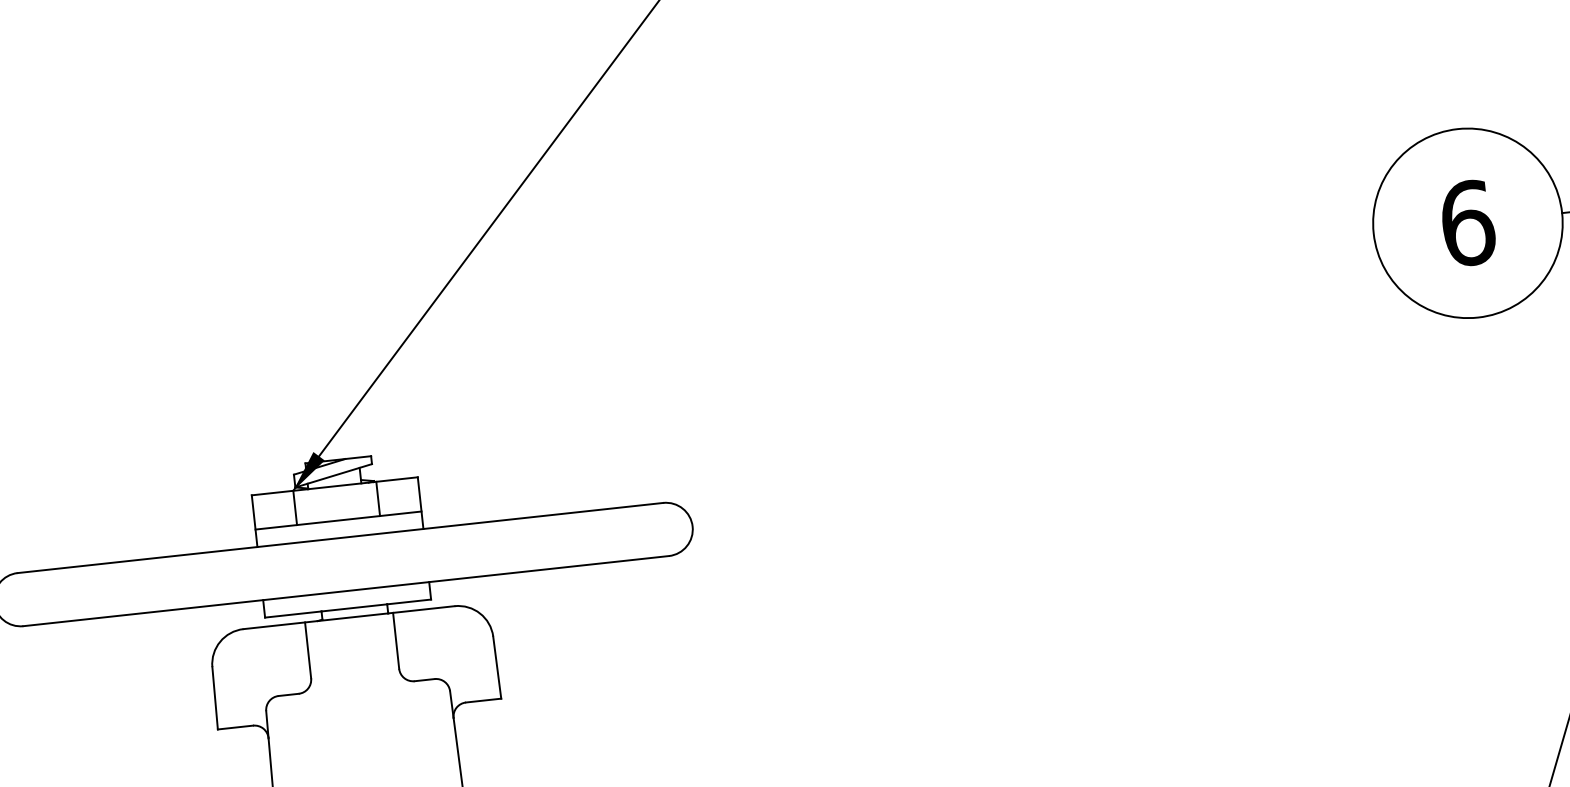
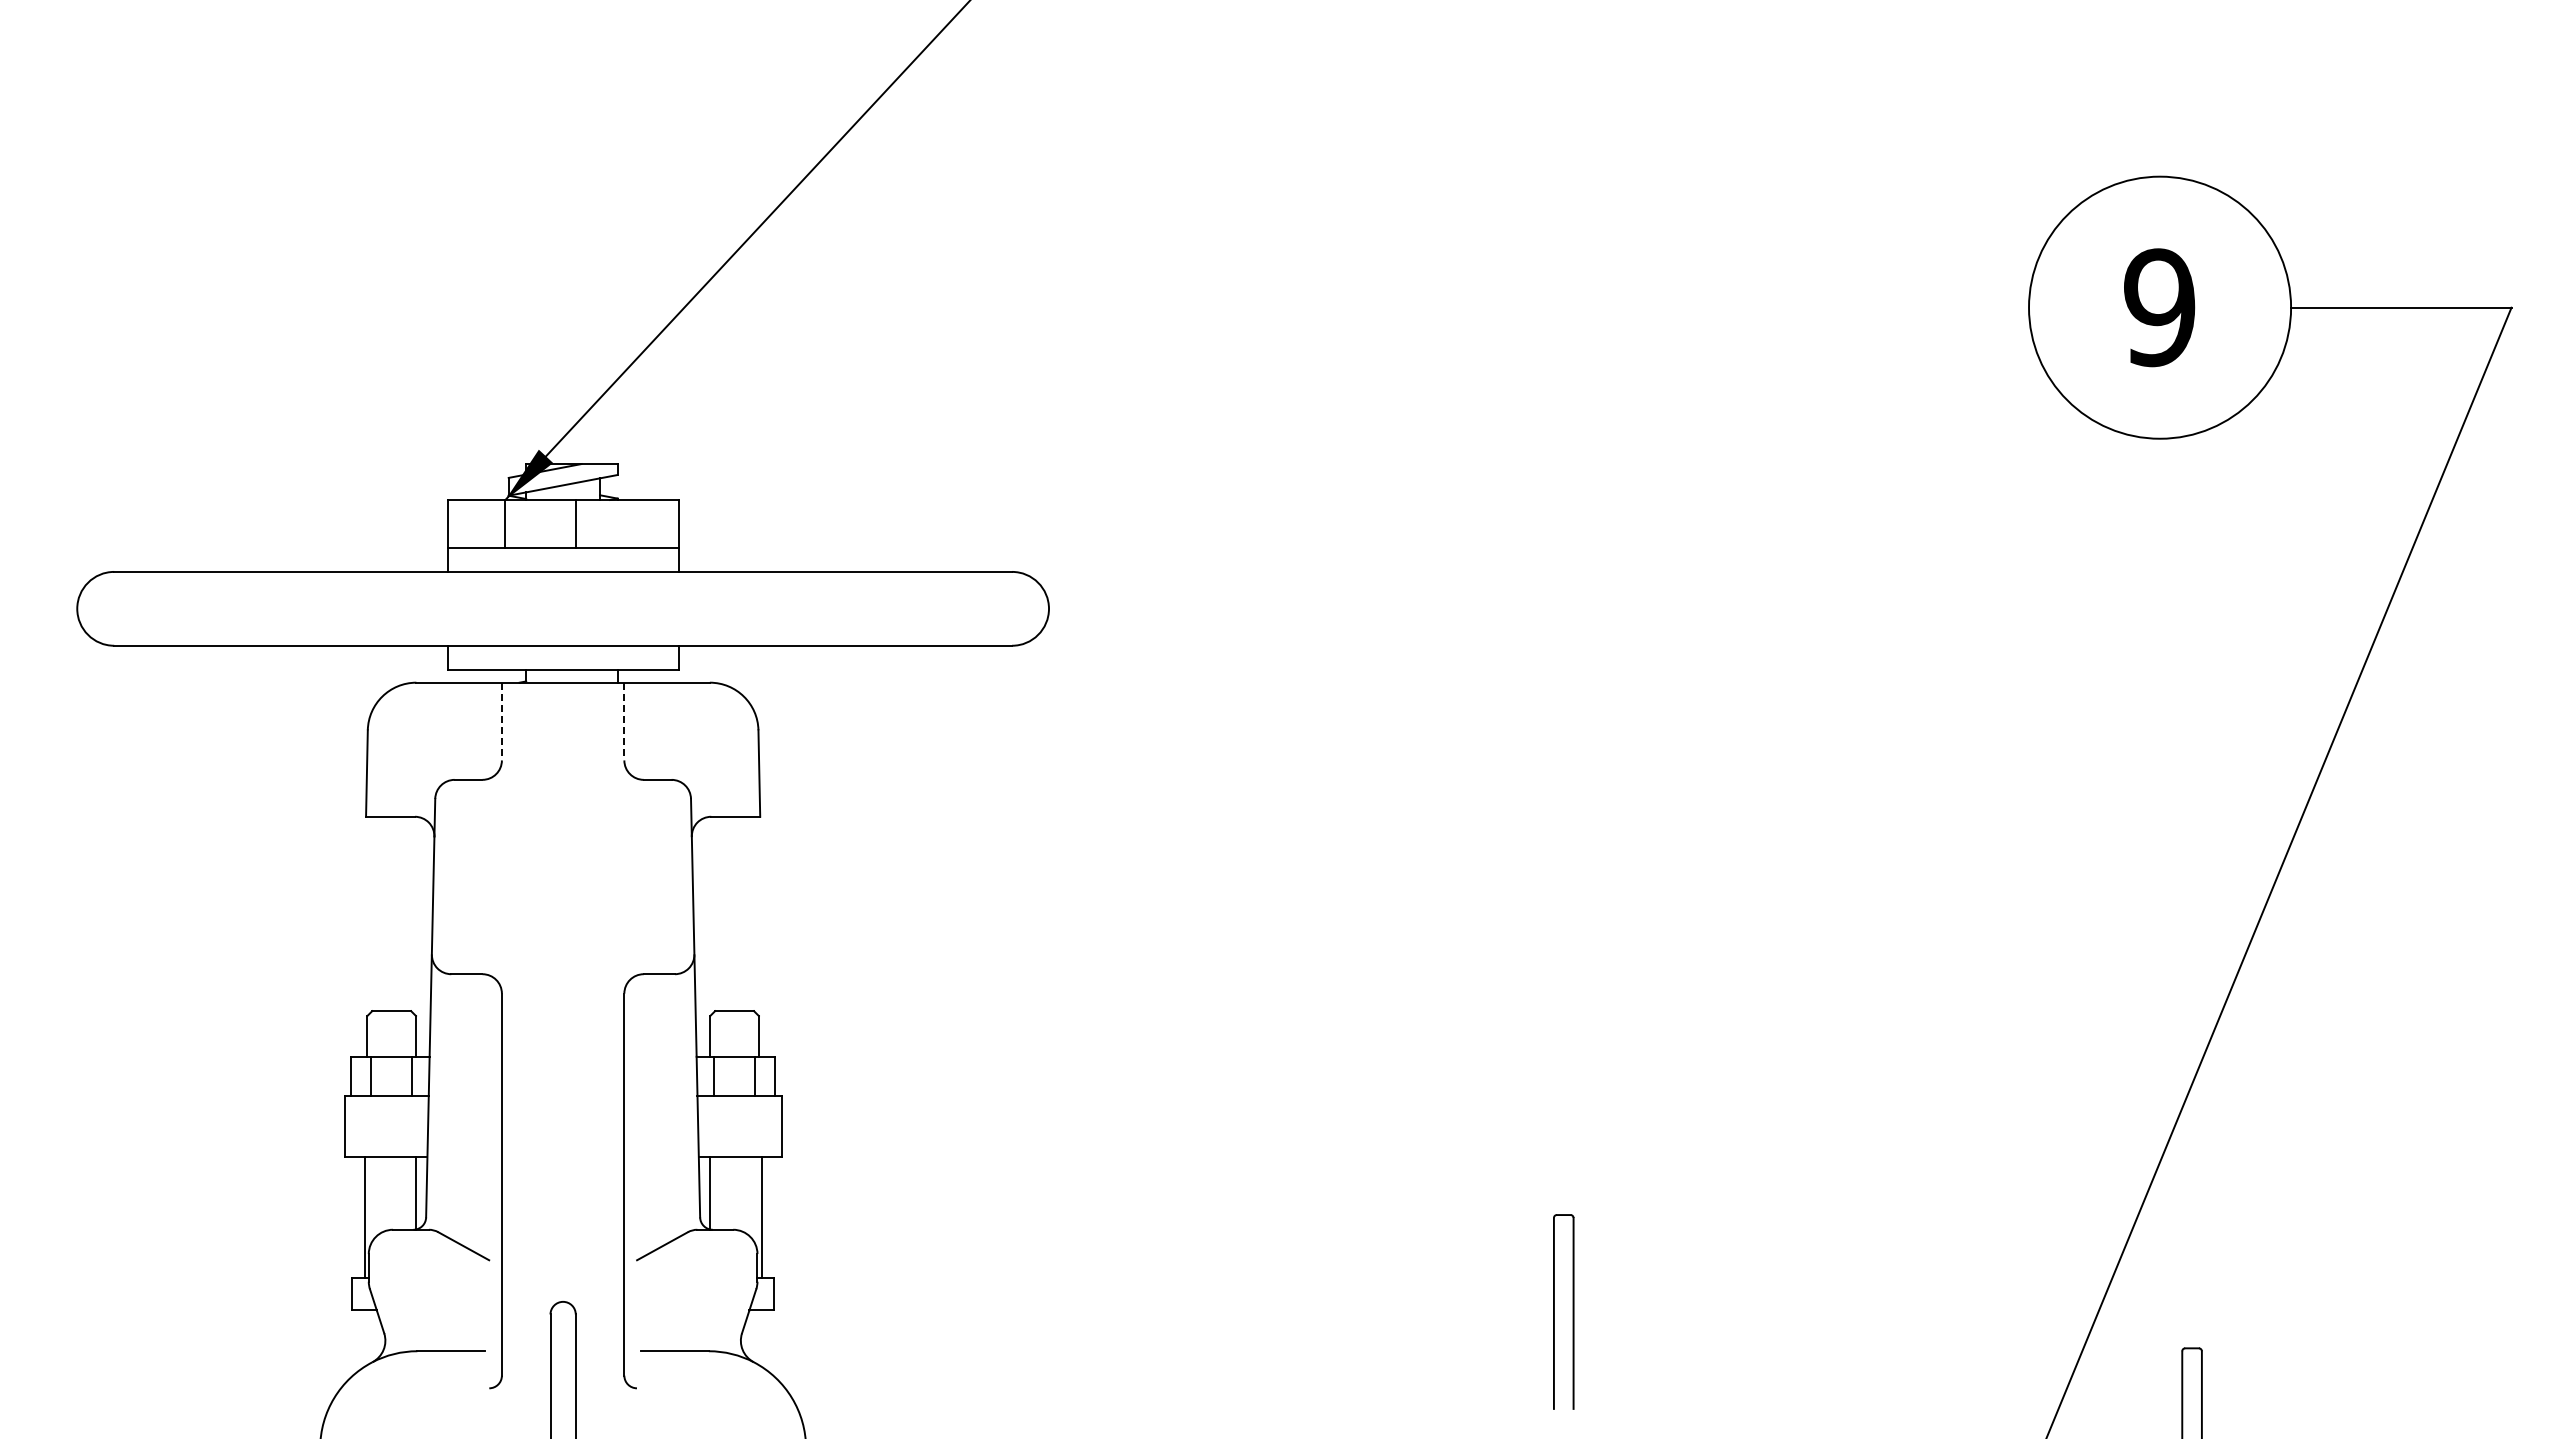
text: (1468, 223) -> (2160, 307), 6 -> 9
line: (377, 498) -> (575, 523), moved
line: (396, 640) -> (624, 721), solid -> dashed
line: (307, 650) -> (501, 721), solid -> dashed

